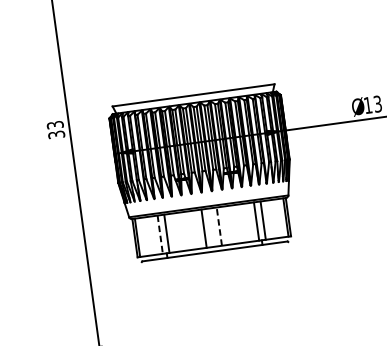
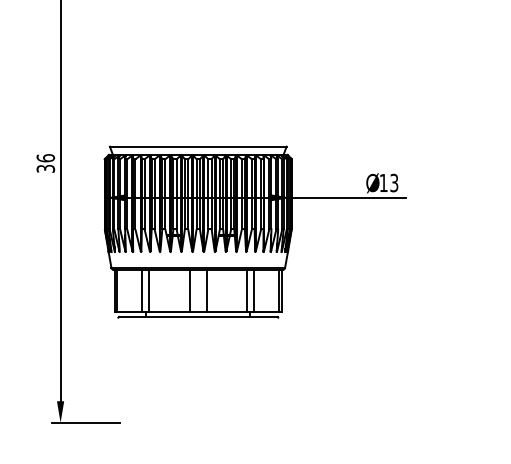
text: (55, 125) -> (45, 158), 33 -> 36
line: (219, 227) -> (206, 291), dashed -> solid
line: (160, 235) -> (142, 291), dashed -> solid

